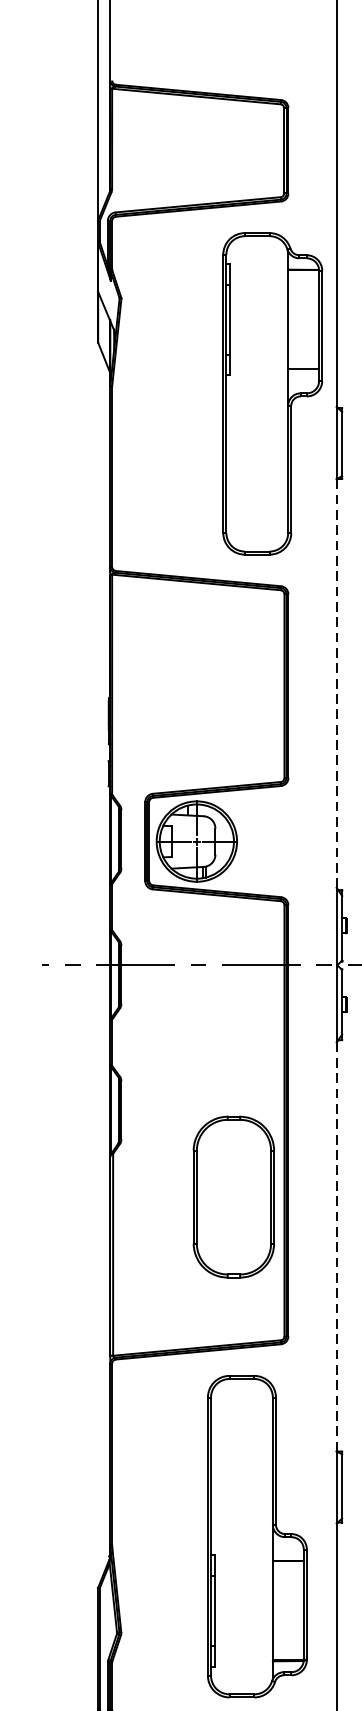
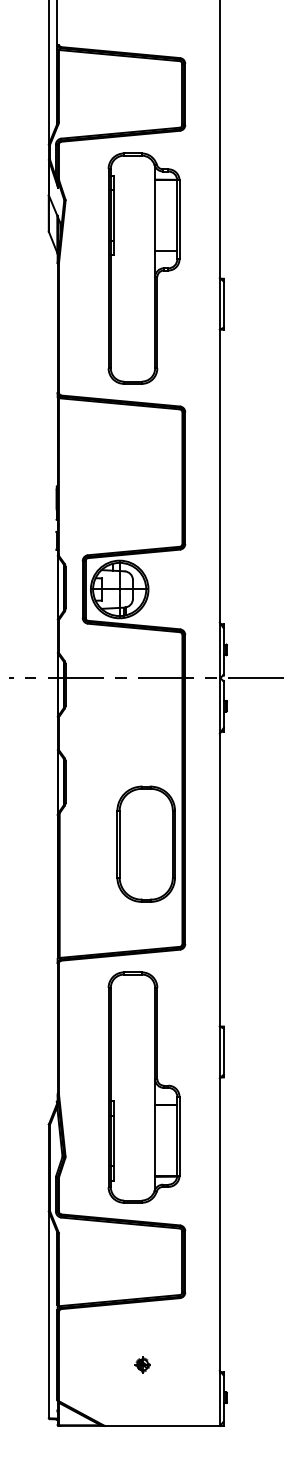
part: (271, 393) -> (143, 268), moved
line: (336, 683) -> (219, 476), dashed -> solid
line: (336, 1247) -> (219, 880), dashed -> solid
part: (256, 1536) -> (143, 1087), moved

